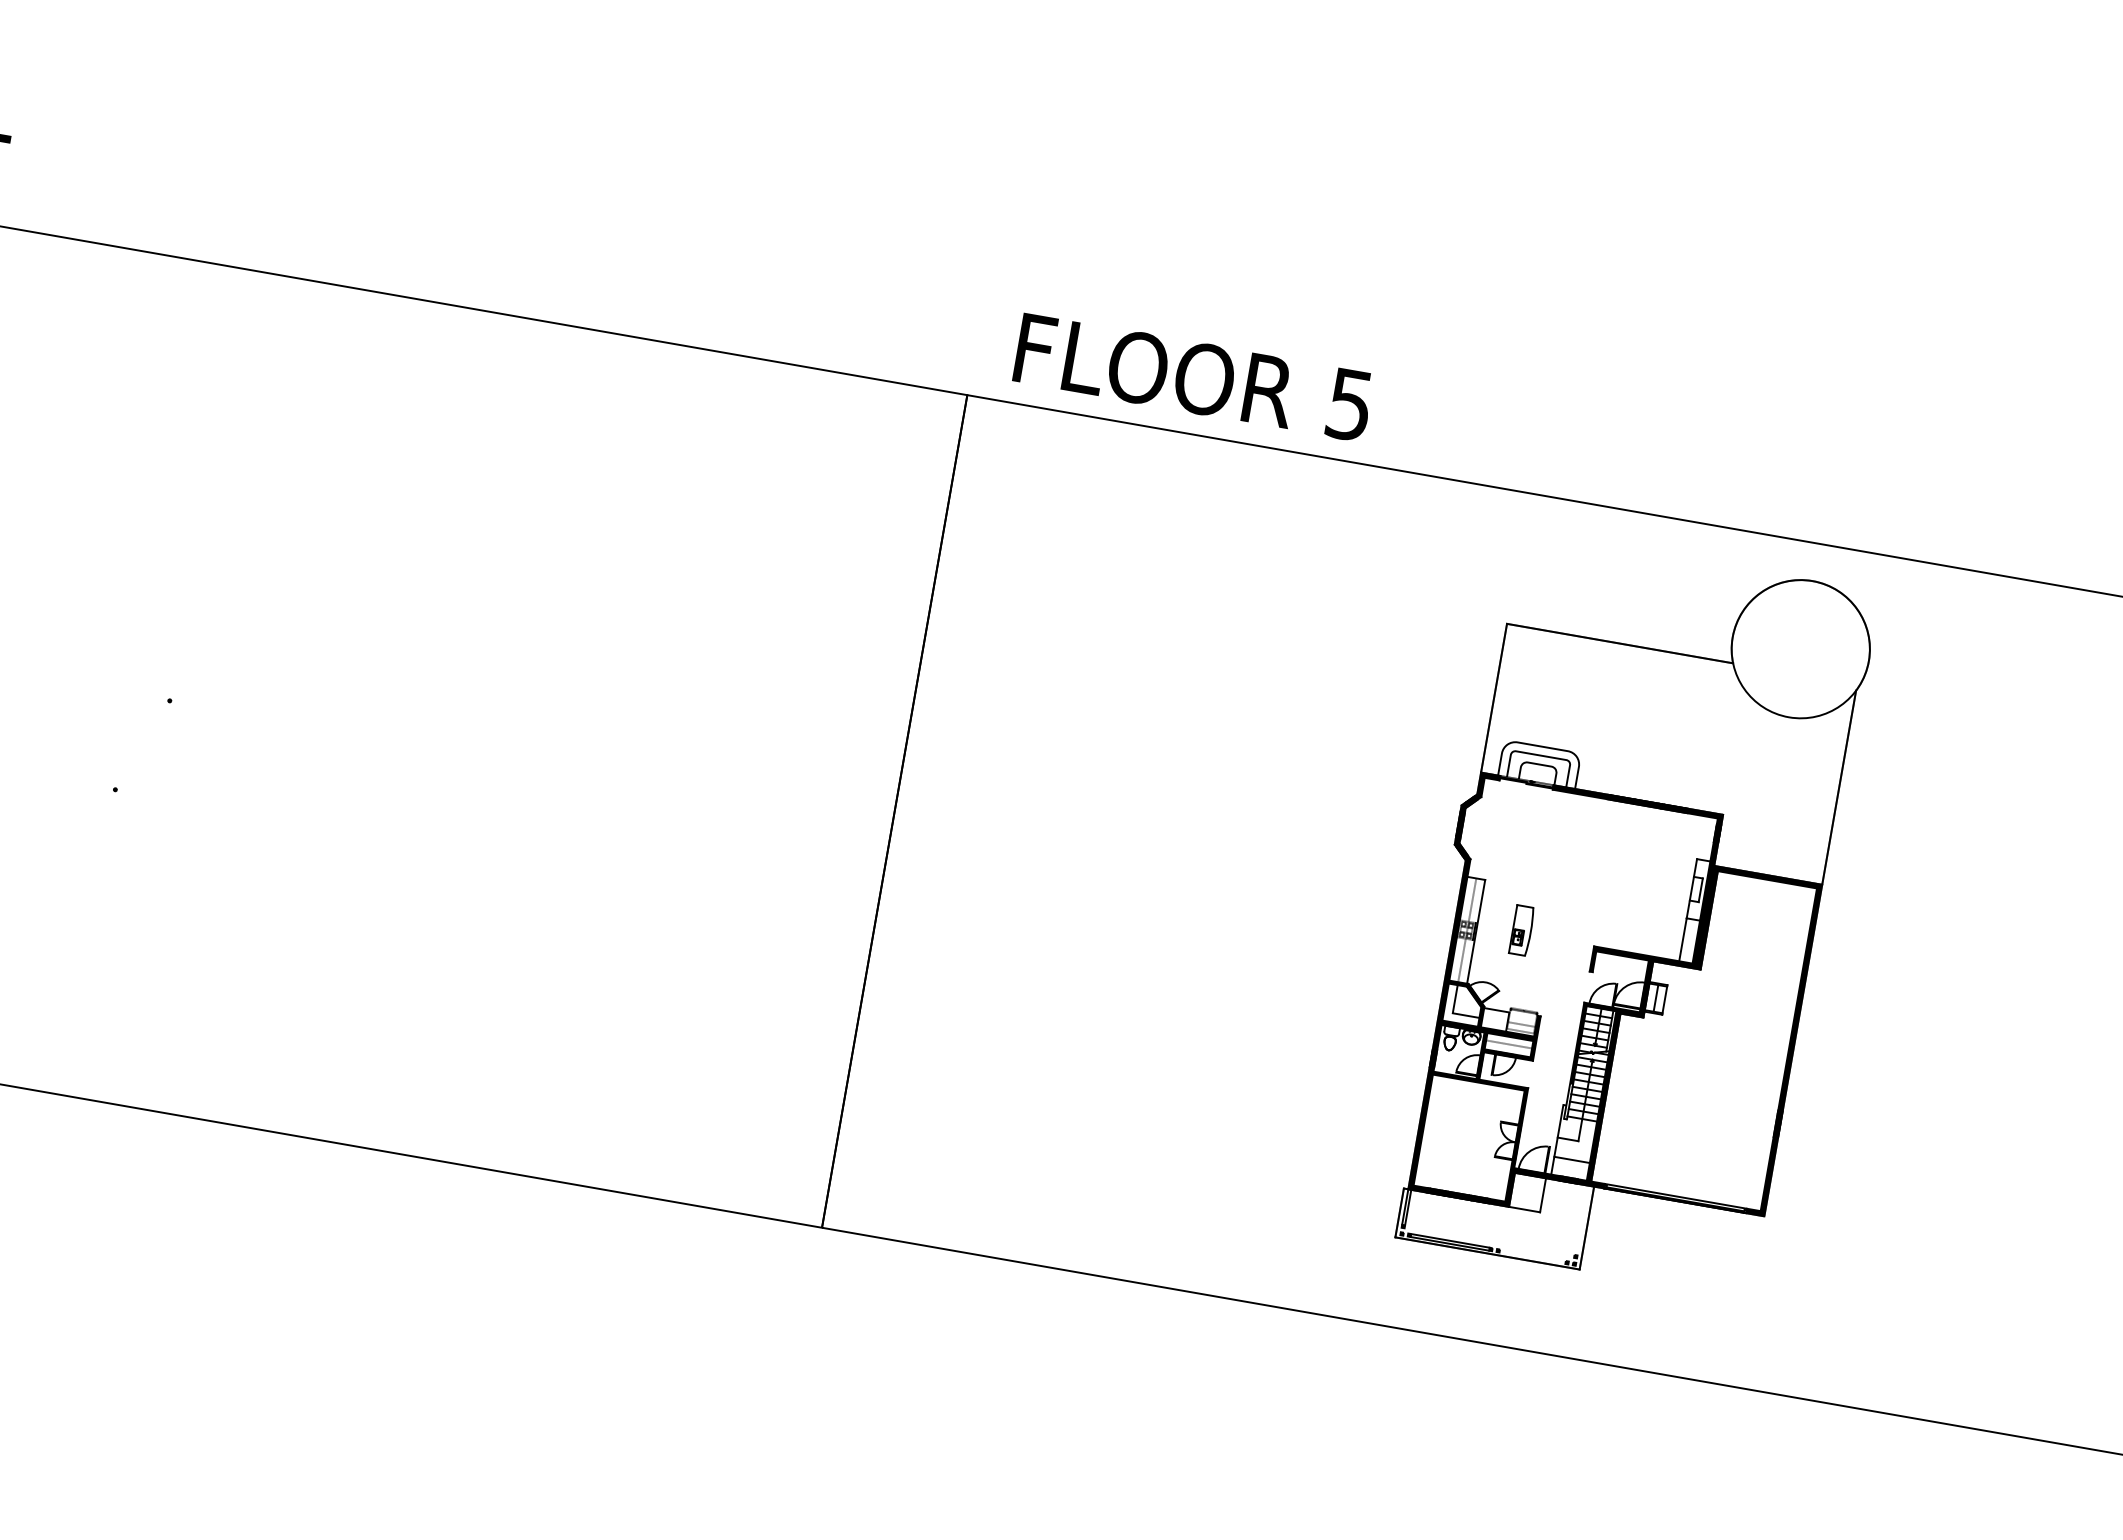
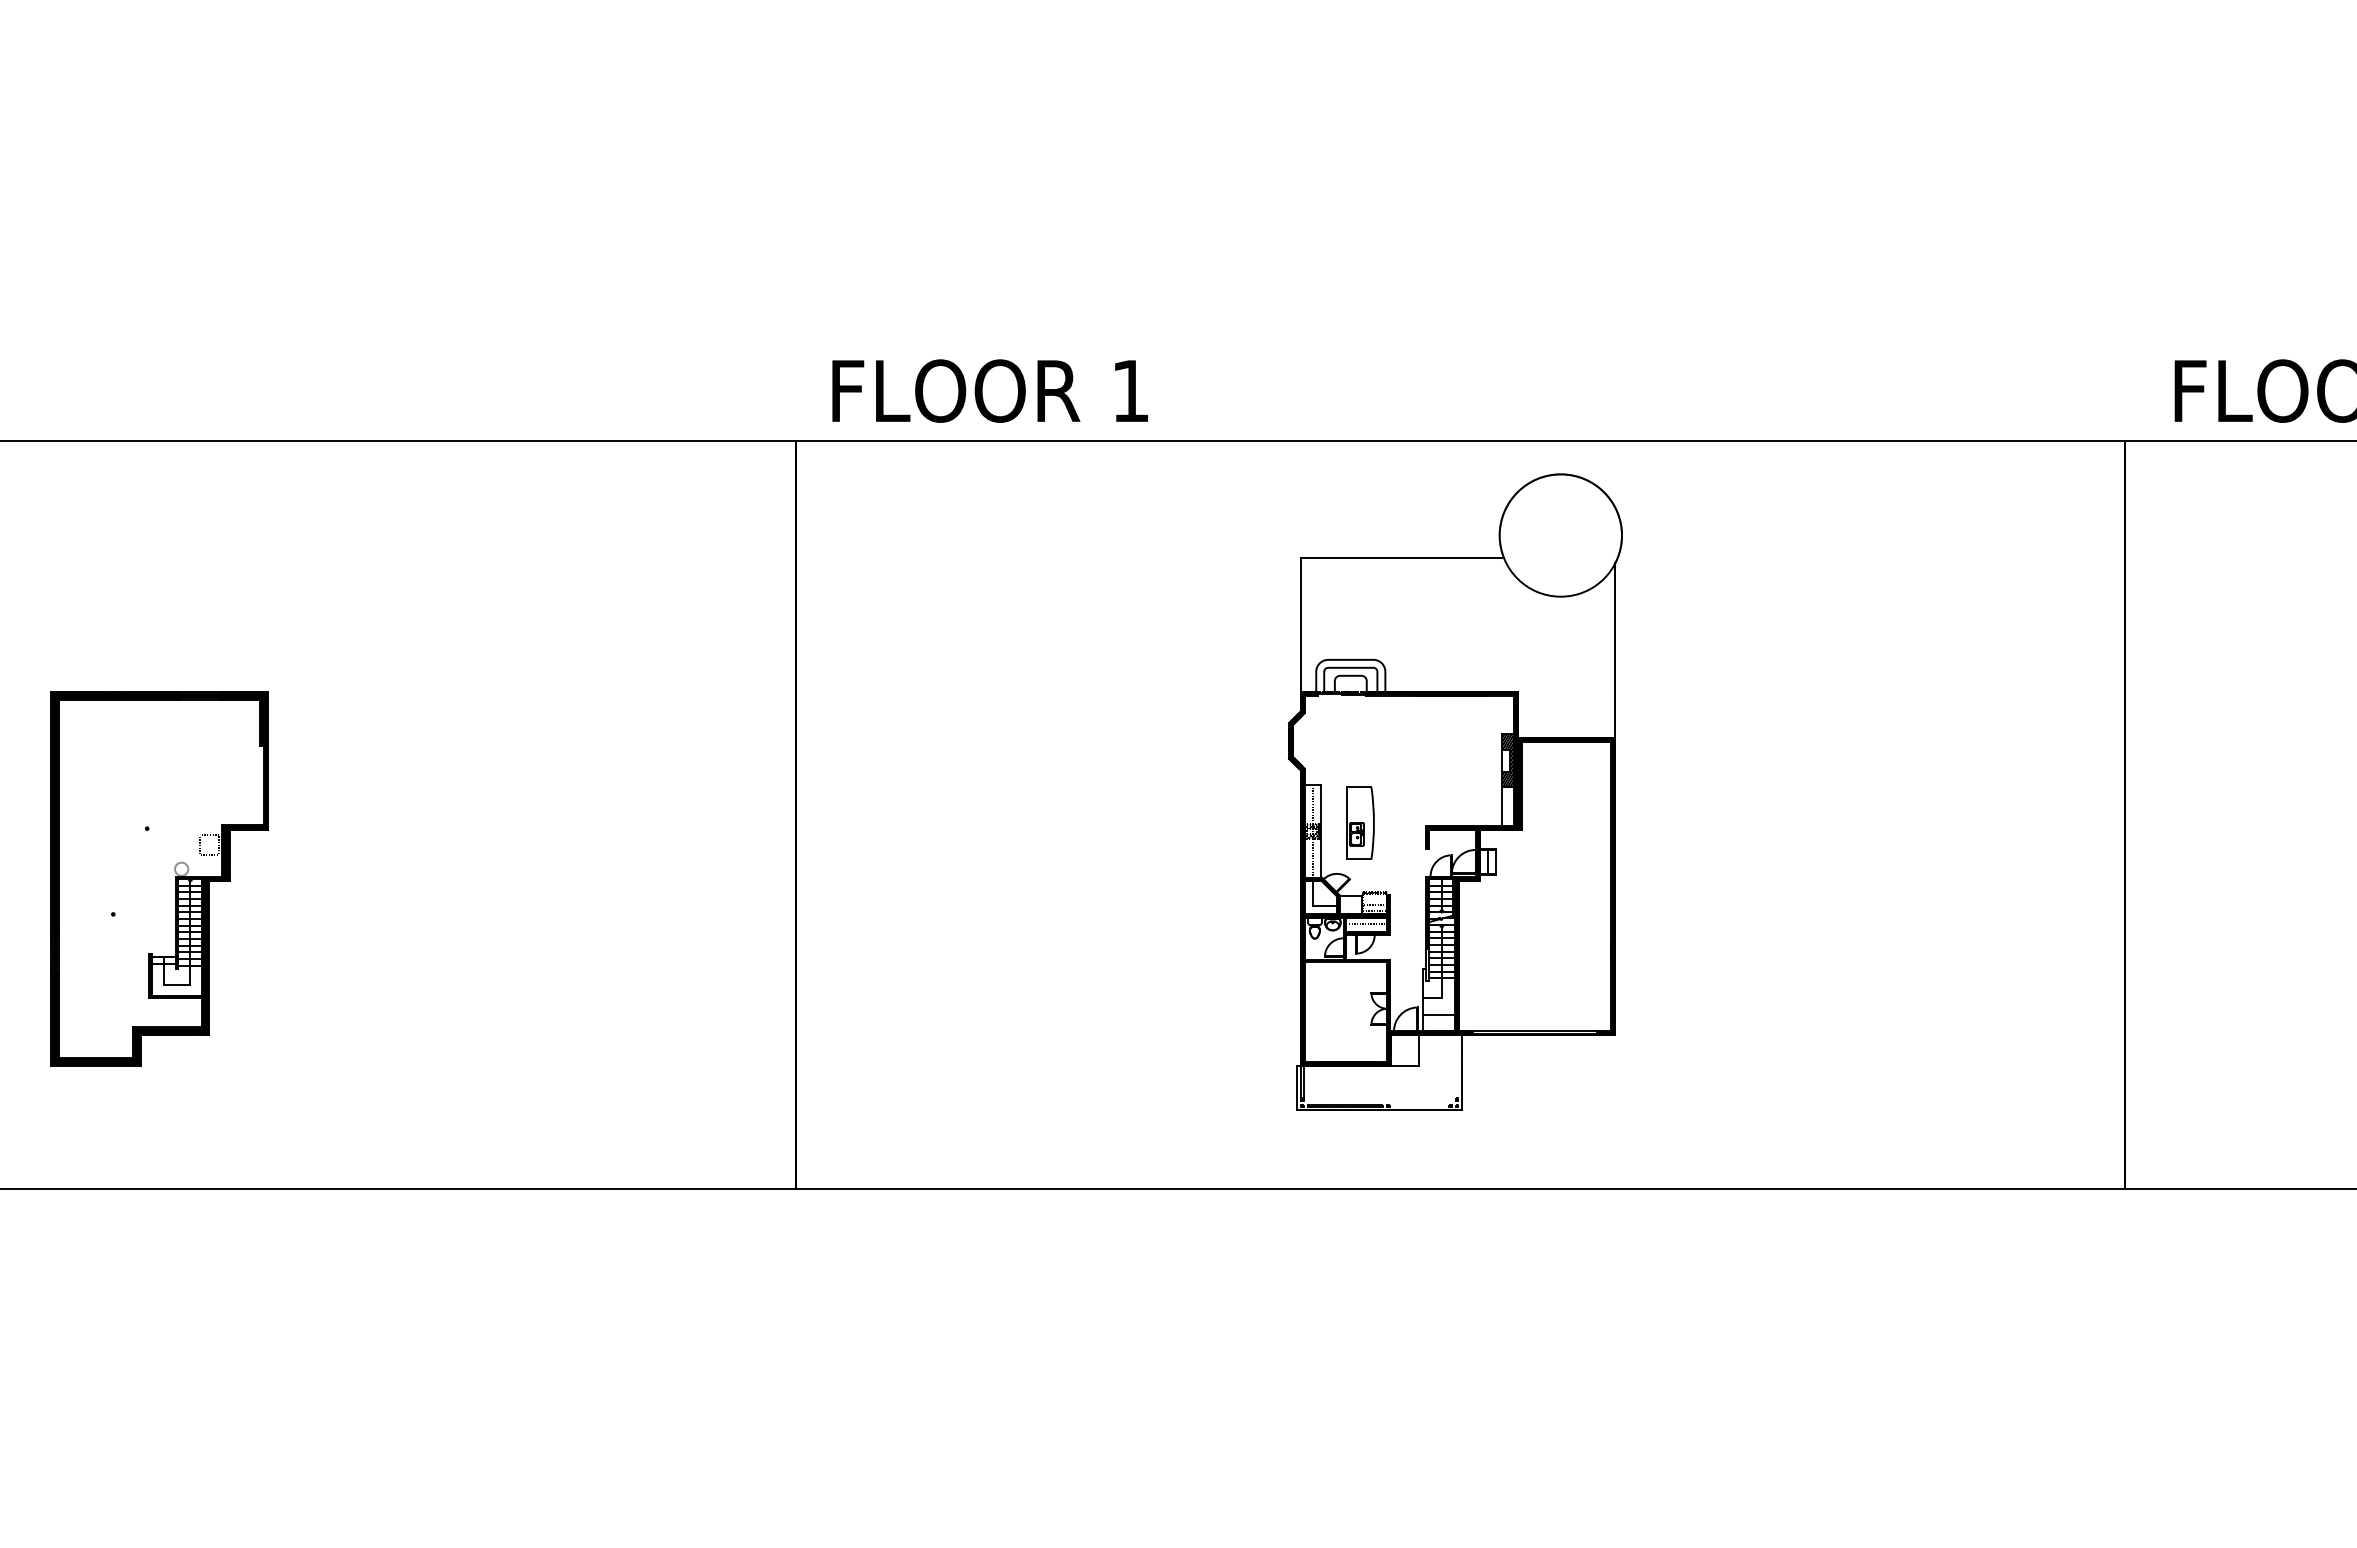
text: (1349, 405) -> (1130, 391), 5 -> 1
part: (173, 758) -> (159, 878), added
hatch: (1698, 889) -> (1508, 760), added
part: (1521, 929) -> (1360, 822), size x1.67

